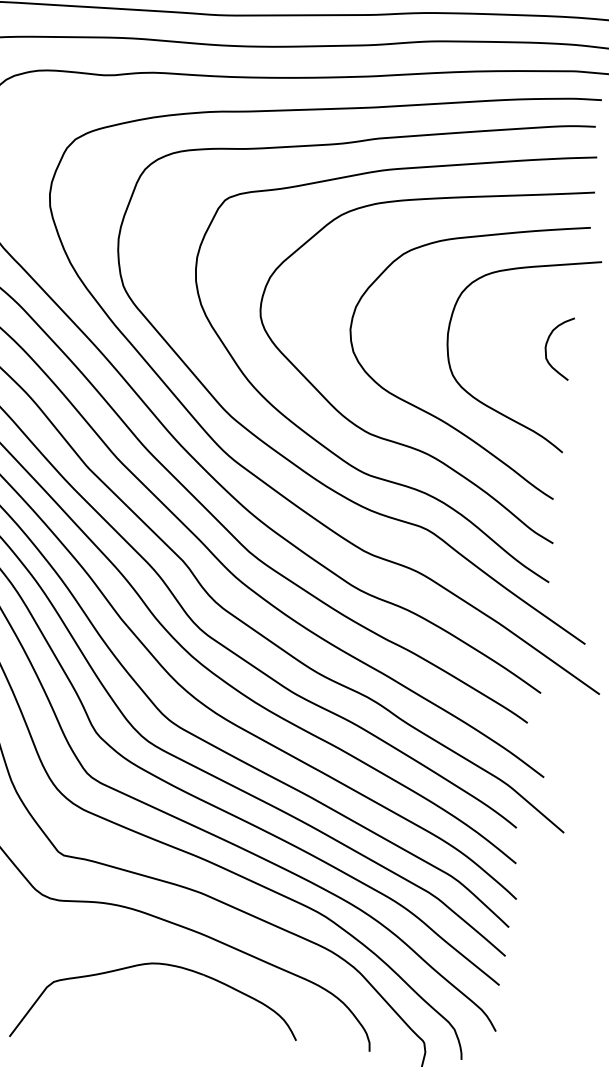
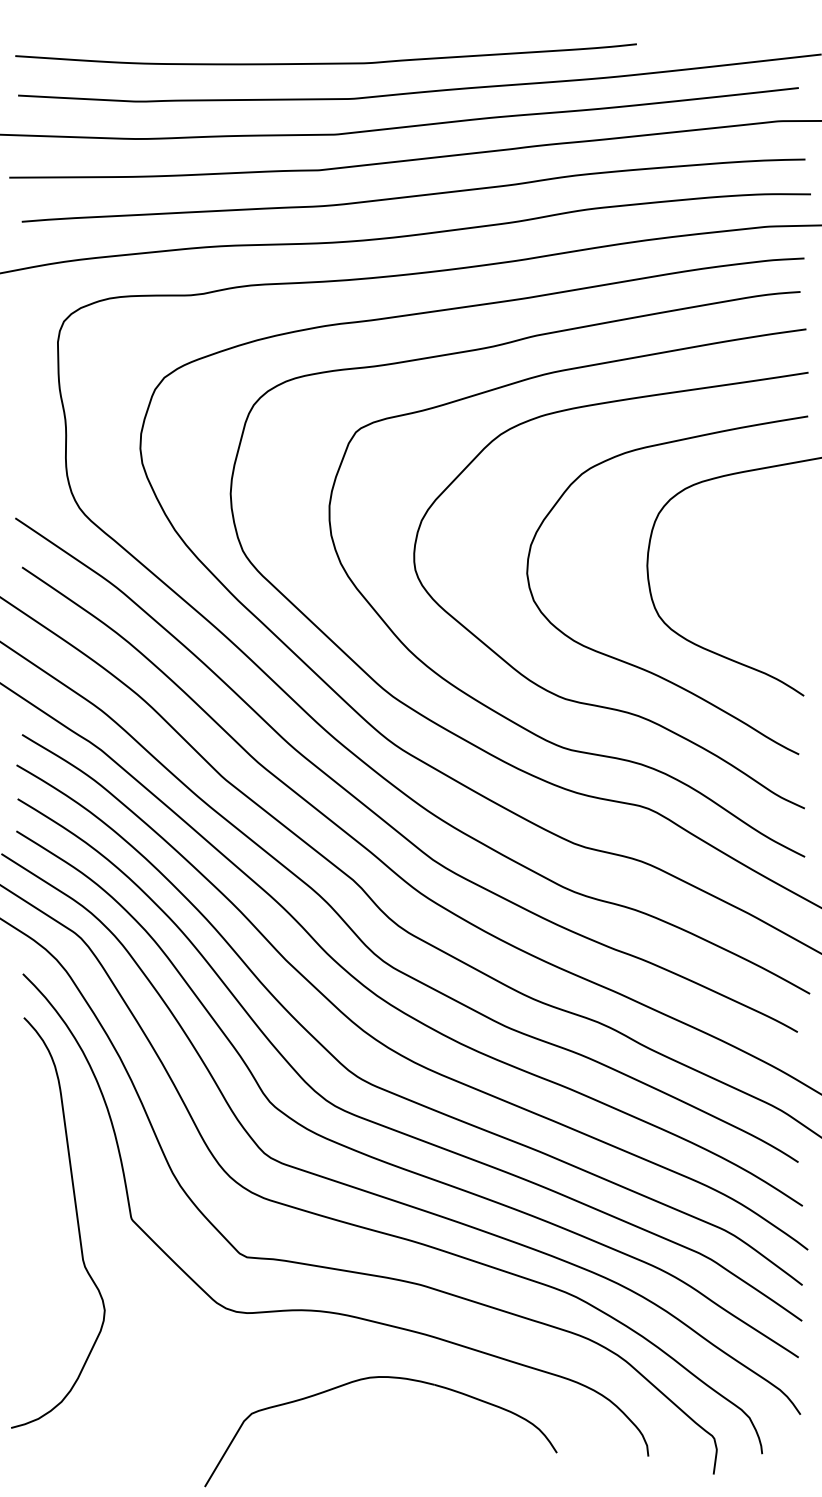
curve: (547, 345) -> (770, 566), removed

